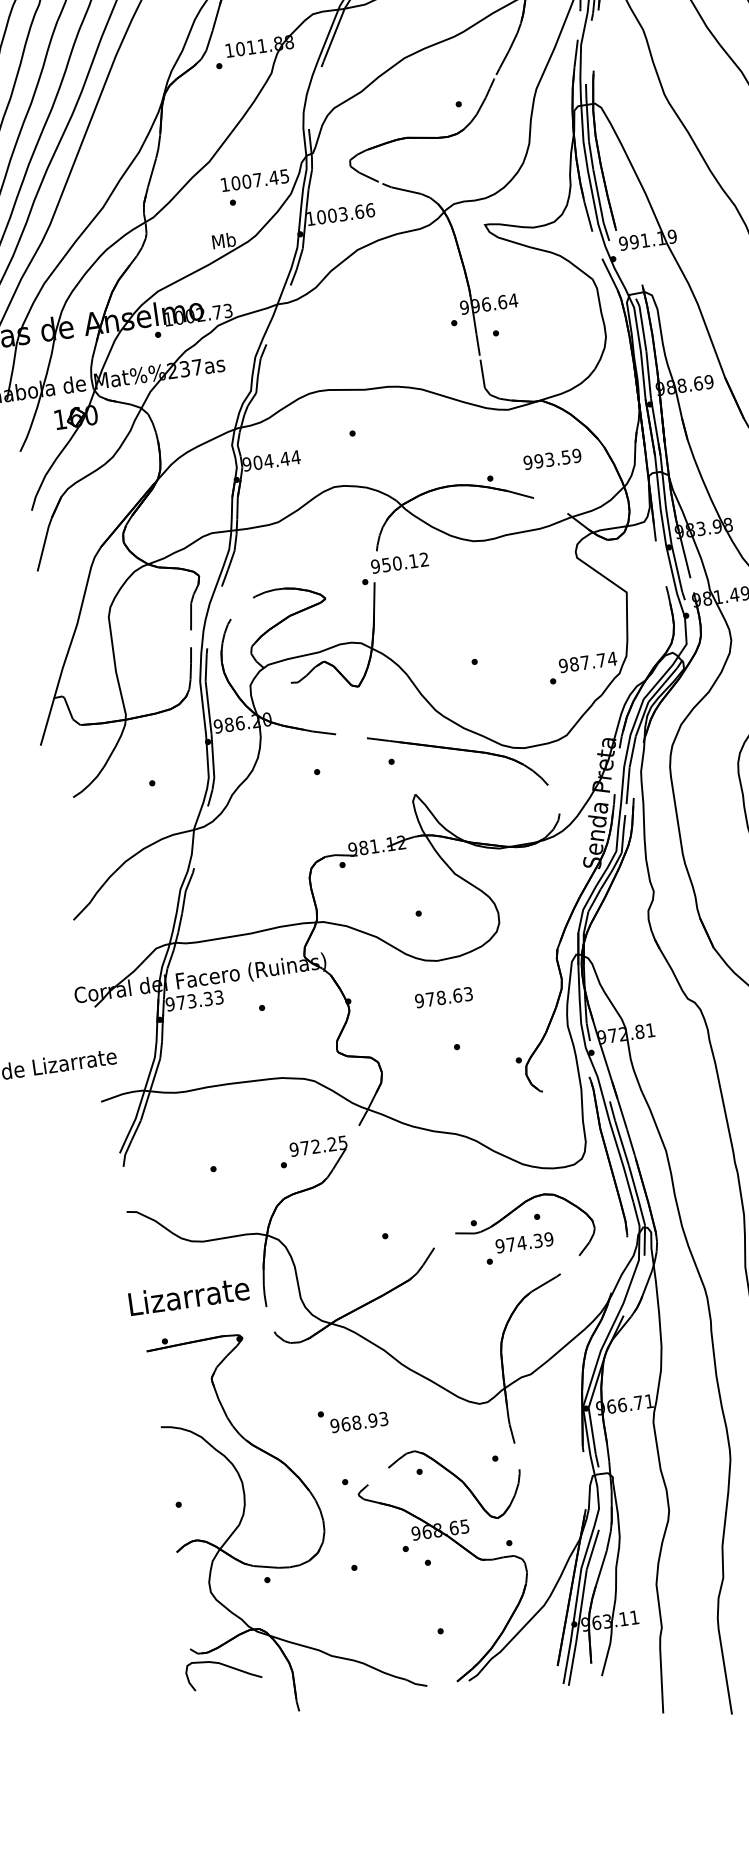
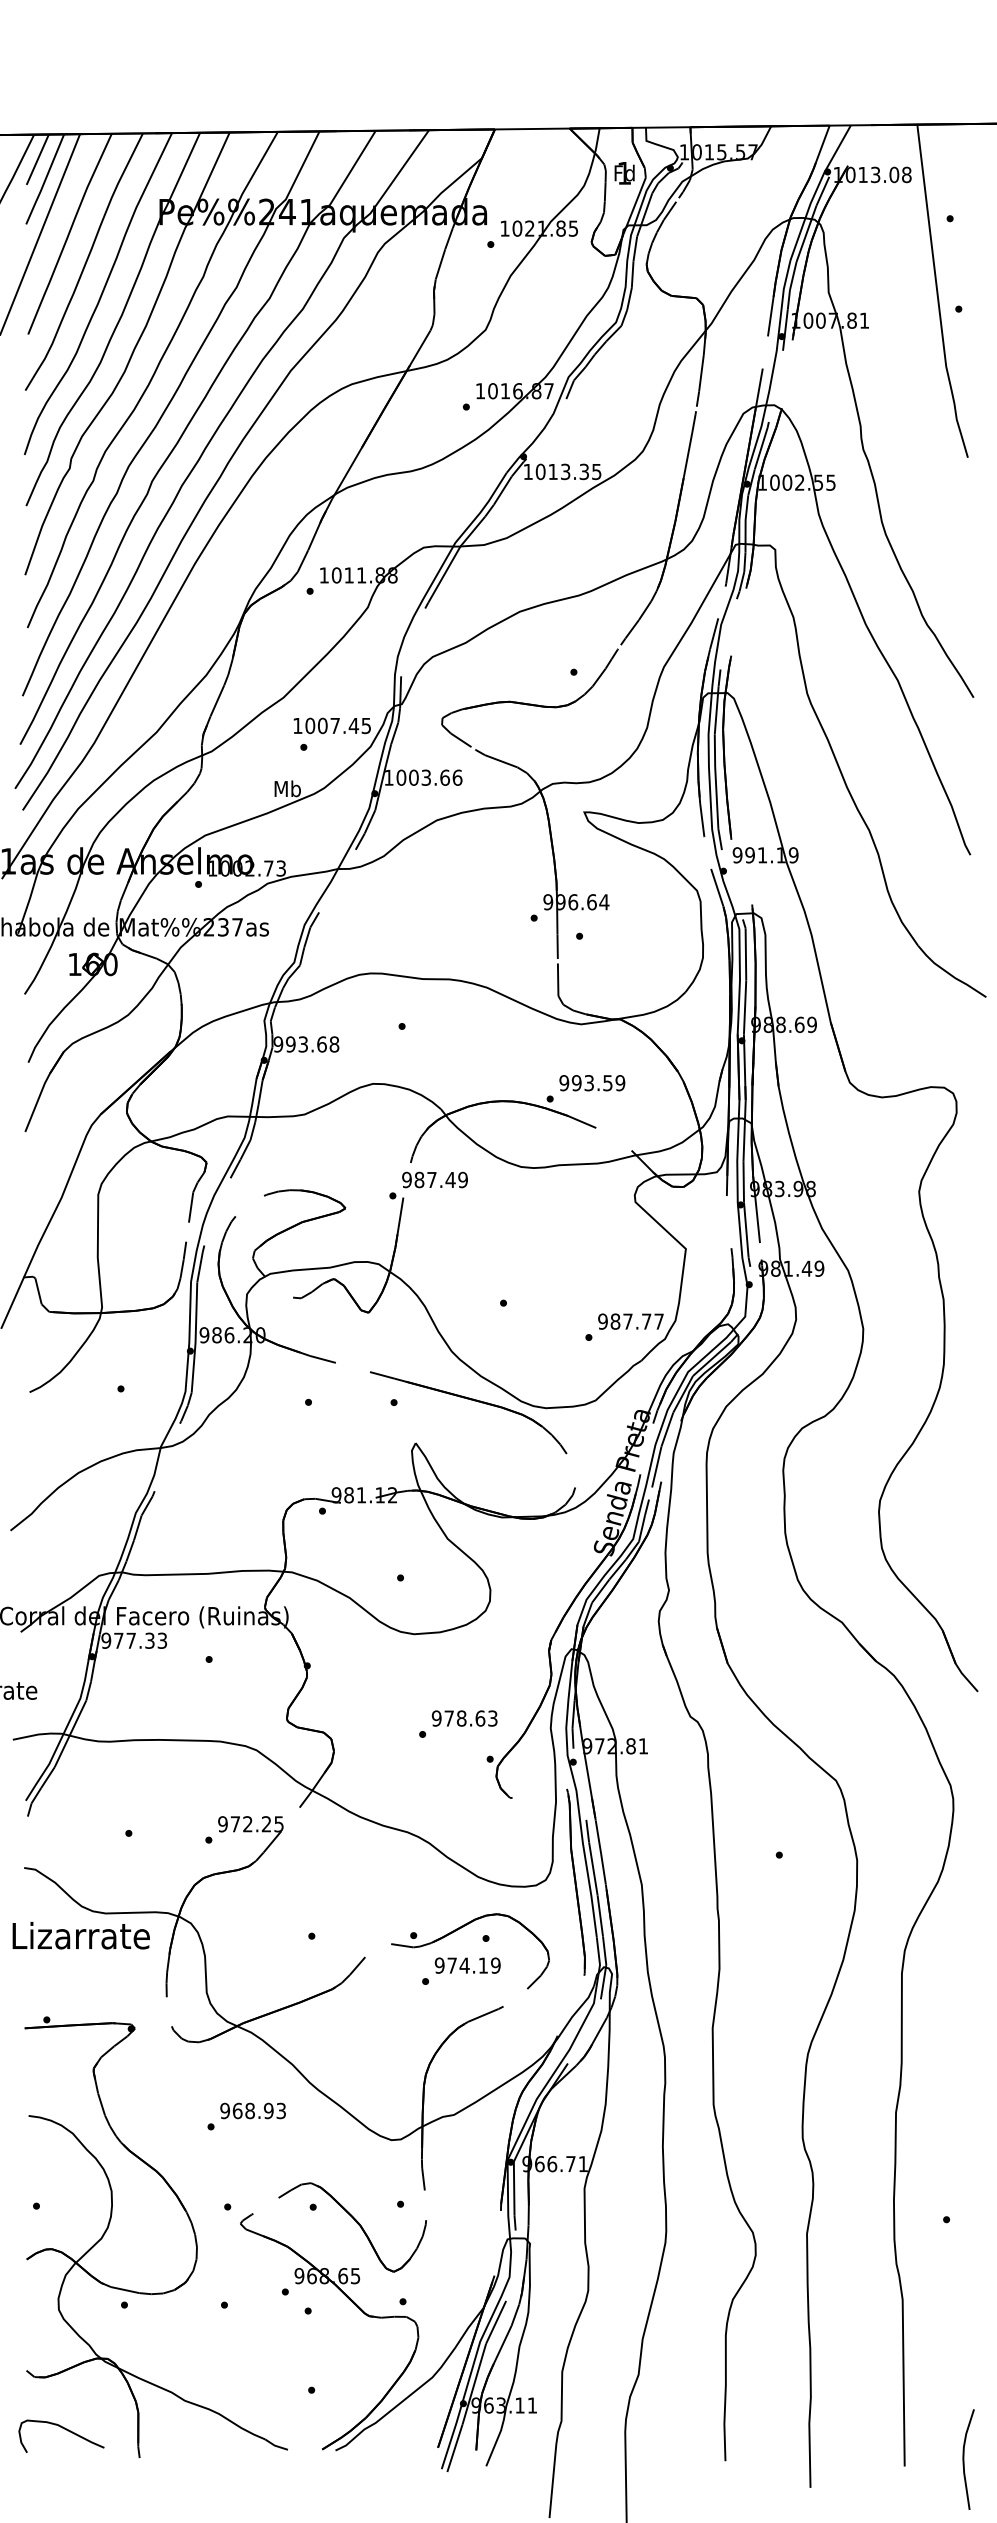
text: (552, 459) -> (592, 1083), moved
text: (276, 460) -> (312, 1044), 904.44 -> 993.68
text: (404, 562) -> (440, 1179), 950.12 -> 987.49
text: (612, 658) -> (659, 1321), 987.74 -> 987.77
text: (443, 997) -> (464, 1718), moved
text: (191, 1001) -> (130, 1640), 973.33 -> 977.33
text: (537, 1240) -> (482, 1965), 974.39 -> 974.19
text: (188, 1296) -> (80, 1935), moved
text: (358, 1422) -> (252, 2110), moved
curve: (225, 1666) -> (64, 2429), moved

